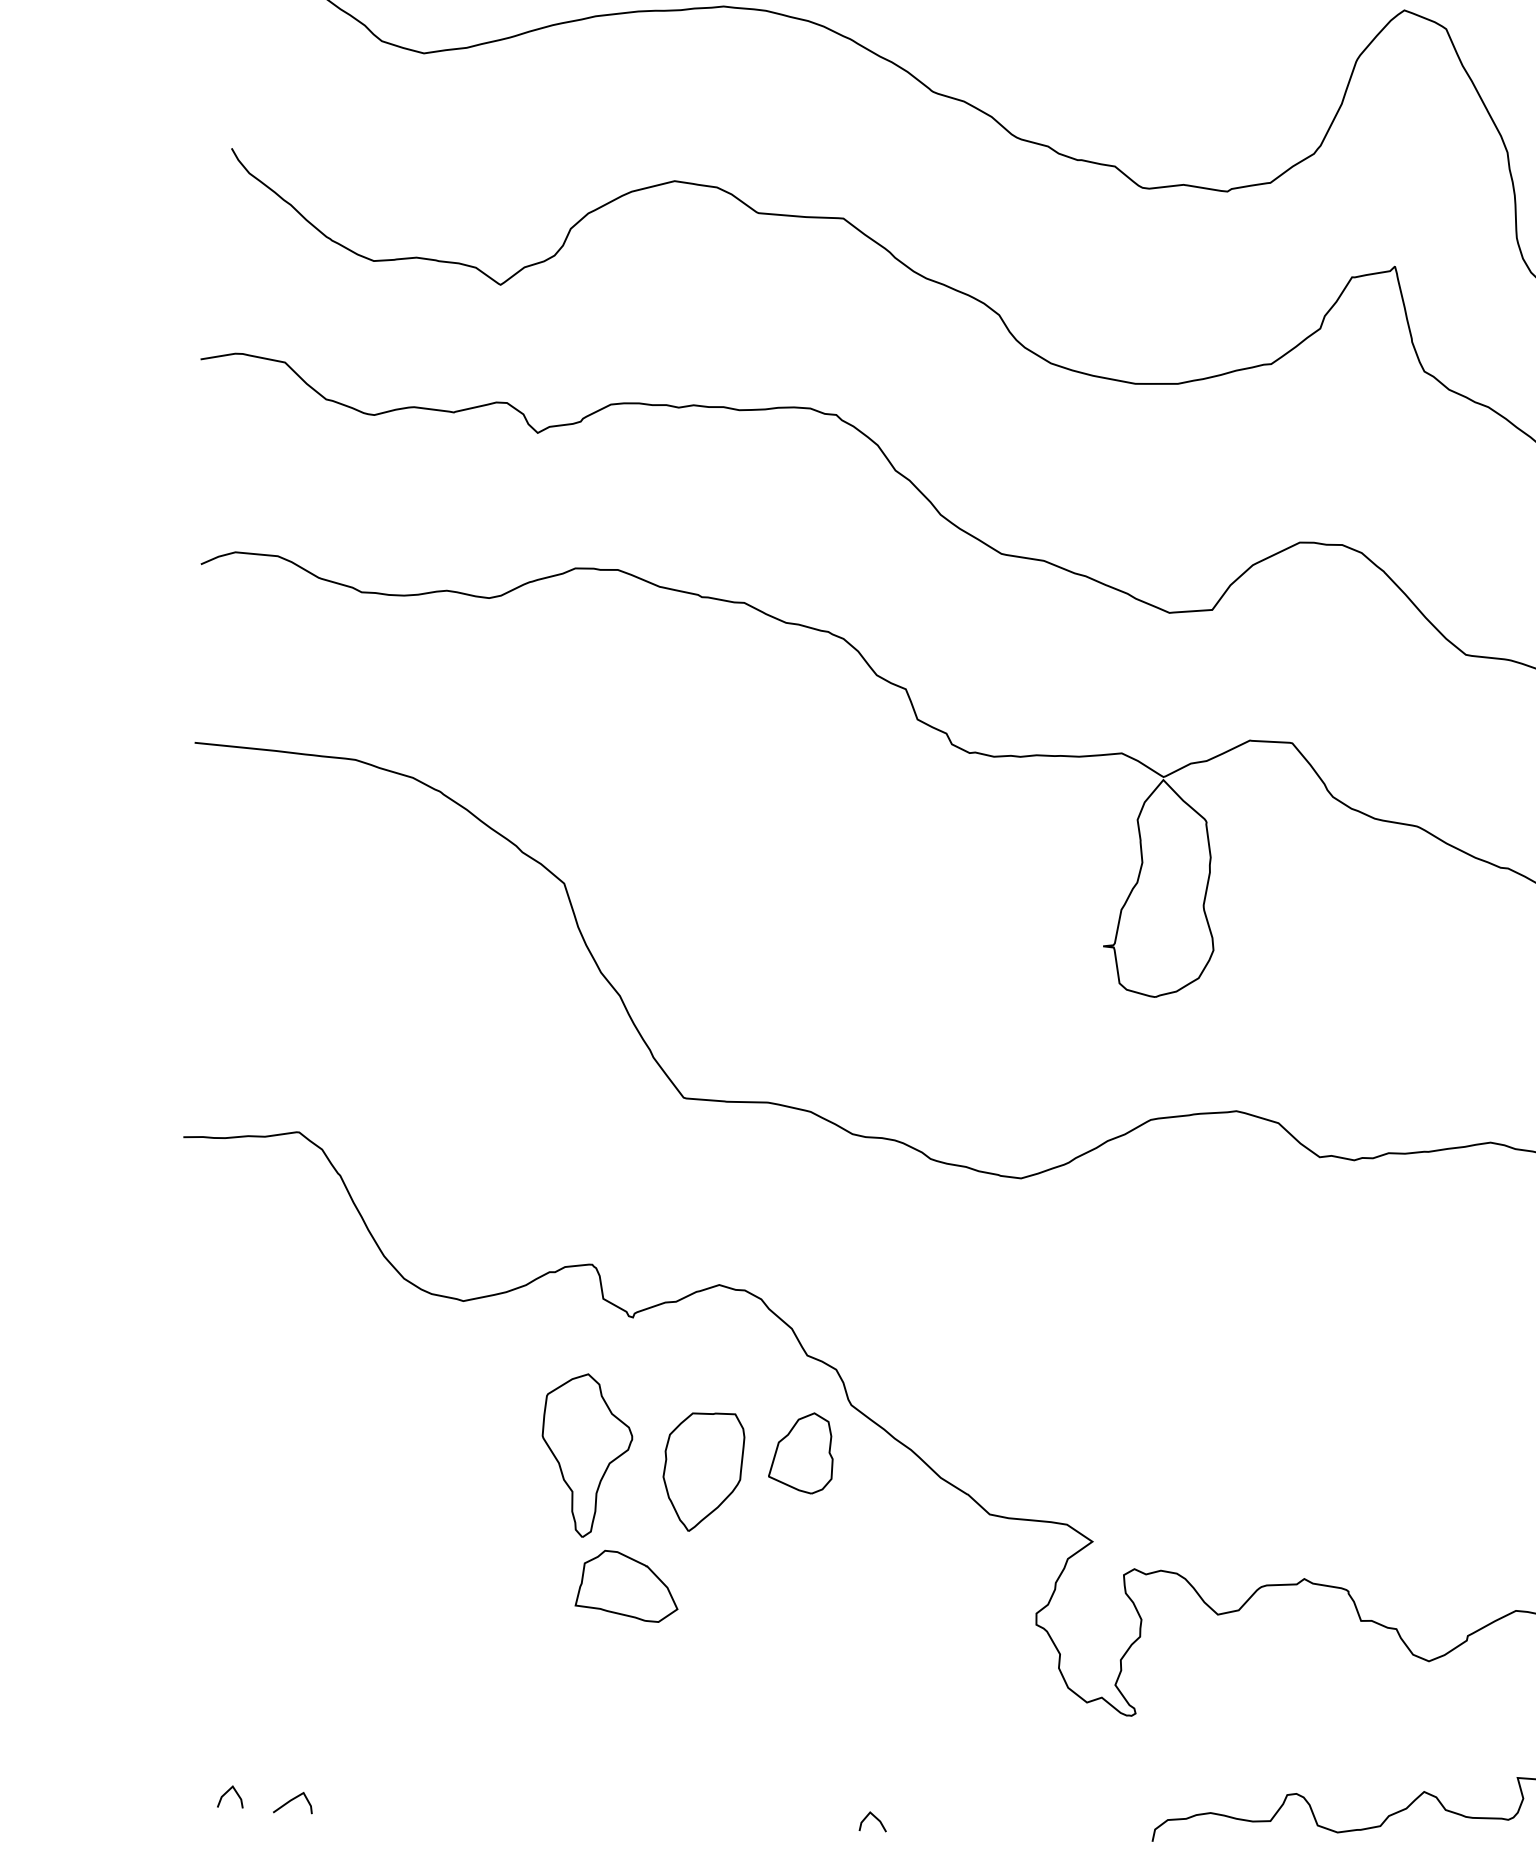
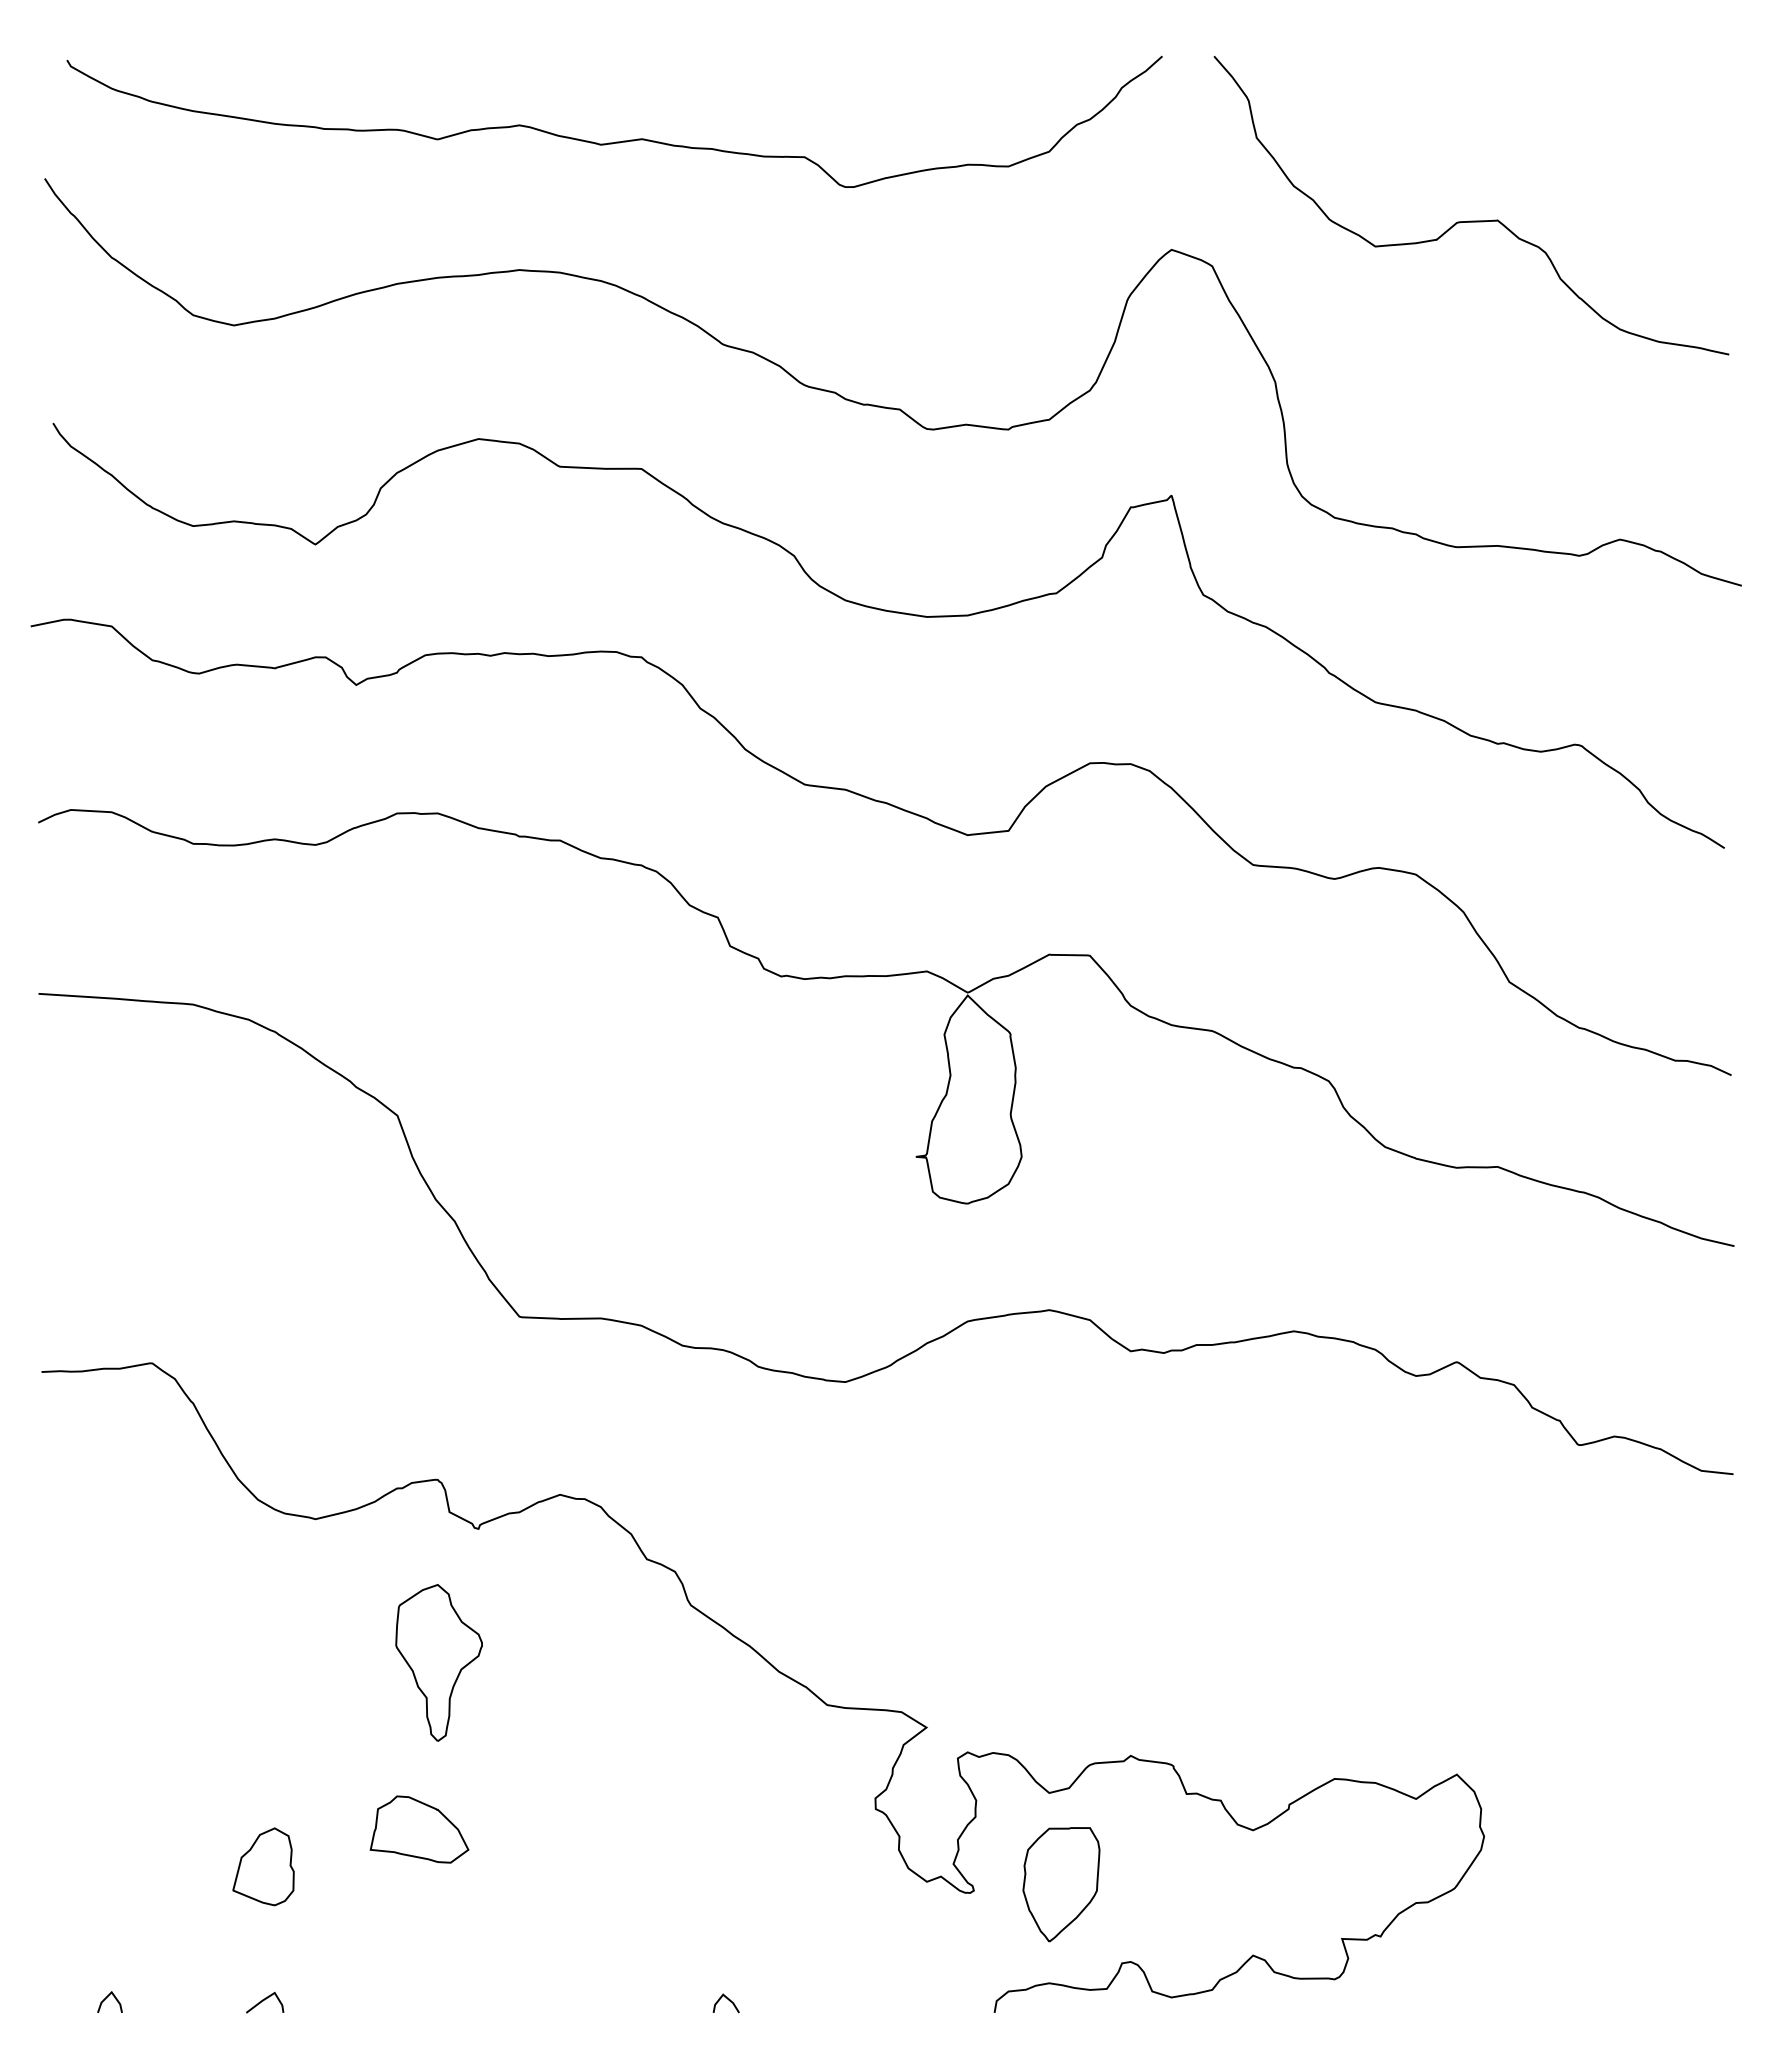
part: (801, 1452) -> (263, 1866), moved
part: (703, 1472) -> (1061, 1884), moved
part: (627, 1586) -> (419, 1829), moved
line: (292, 1800) -> (264, 2000), moved

